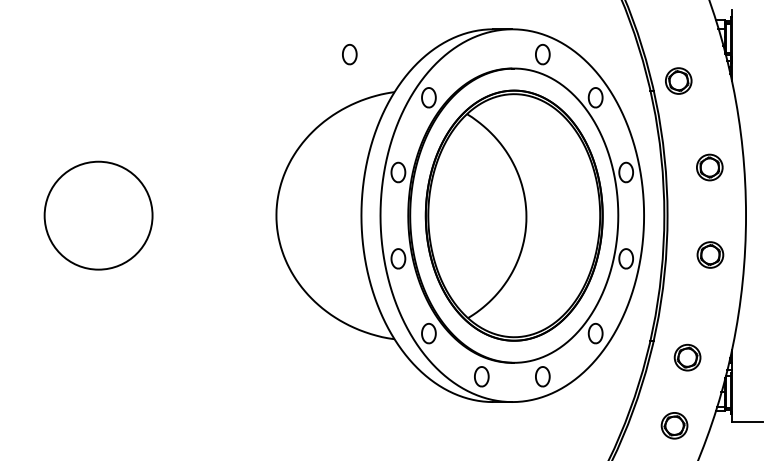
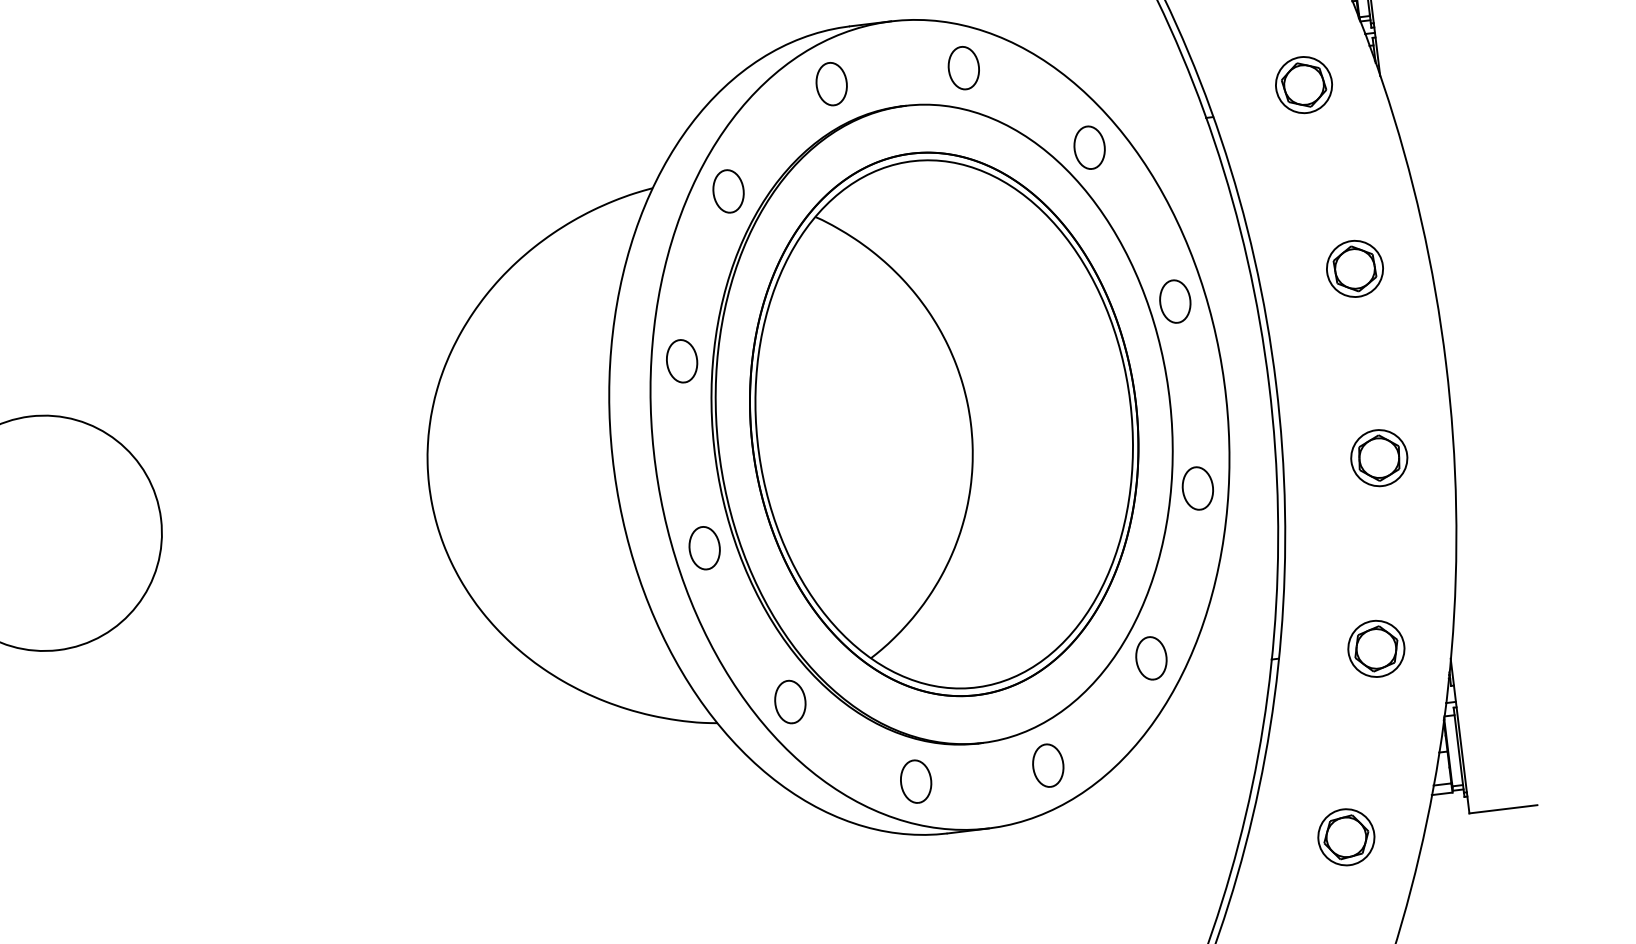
part: (349, 54) -> (831, 83), moved
part: (678, 80) -> (1303, 83), moved
part: (687, 357) -> (1376, 648), moved

